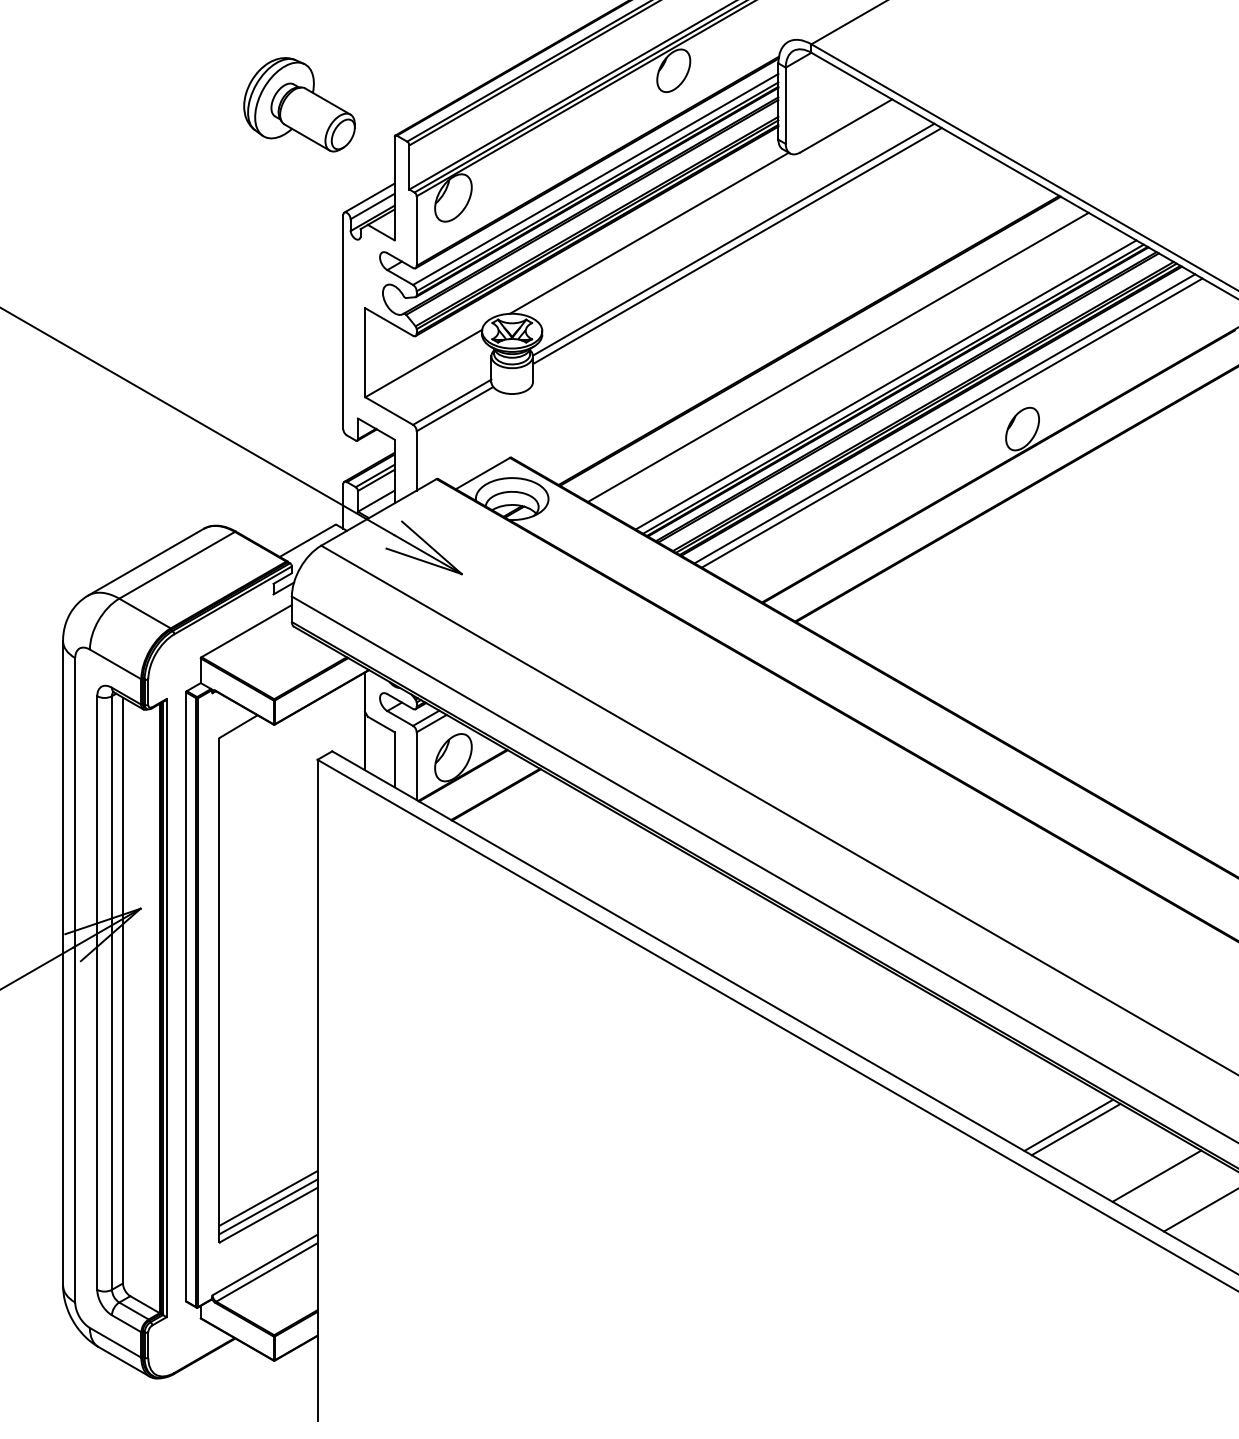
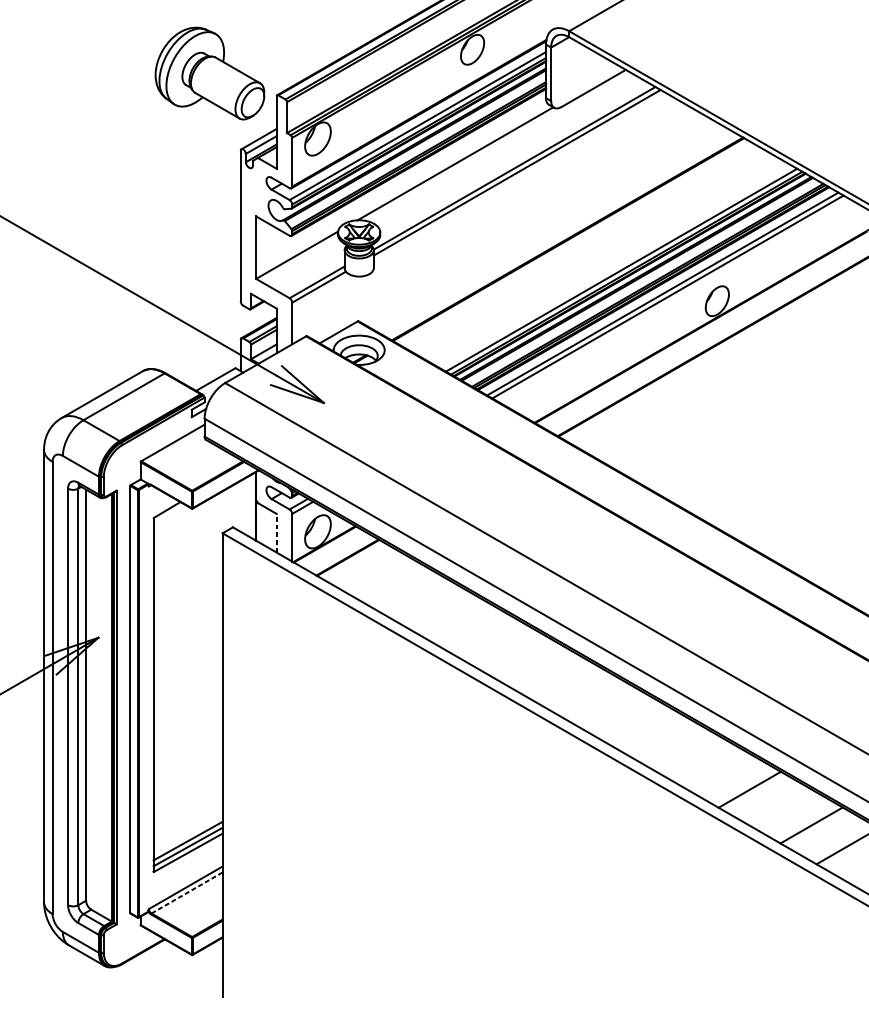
part: (299, 104) -> (209, 73), size x1.4
line: (838, 356) -> (588, 250), removed
line: (394, 759) -> (276, 533), solid -> dashed
line: (1075, 1129) -> (754, 792), removed
line: (266, 1272) -> (186, 893), solid -> dashed

